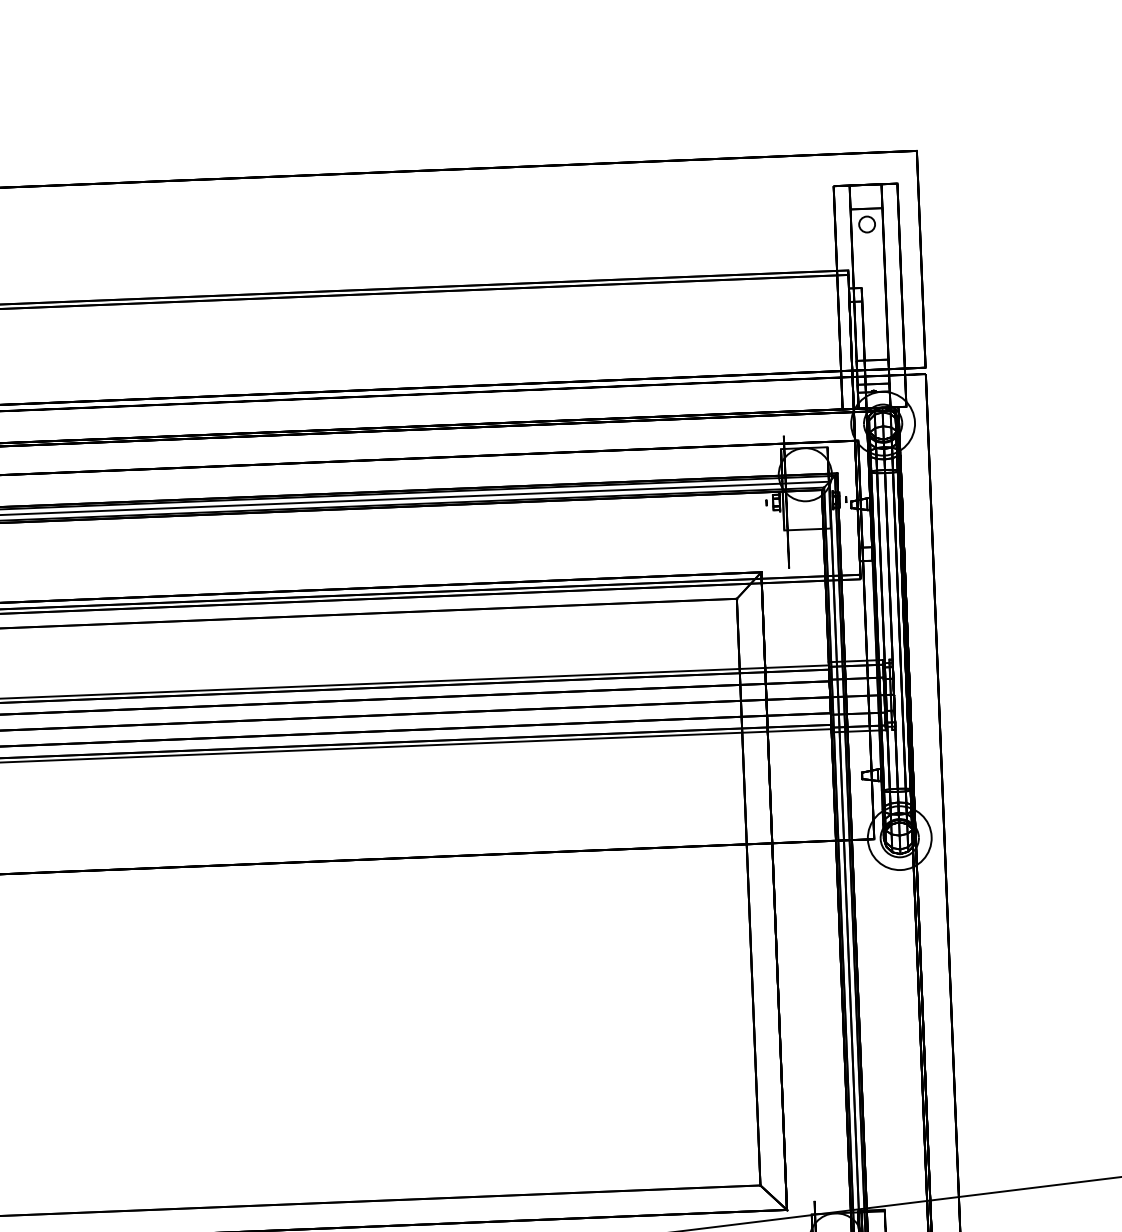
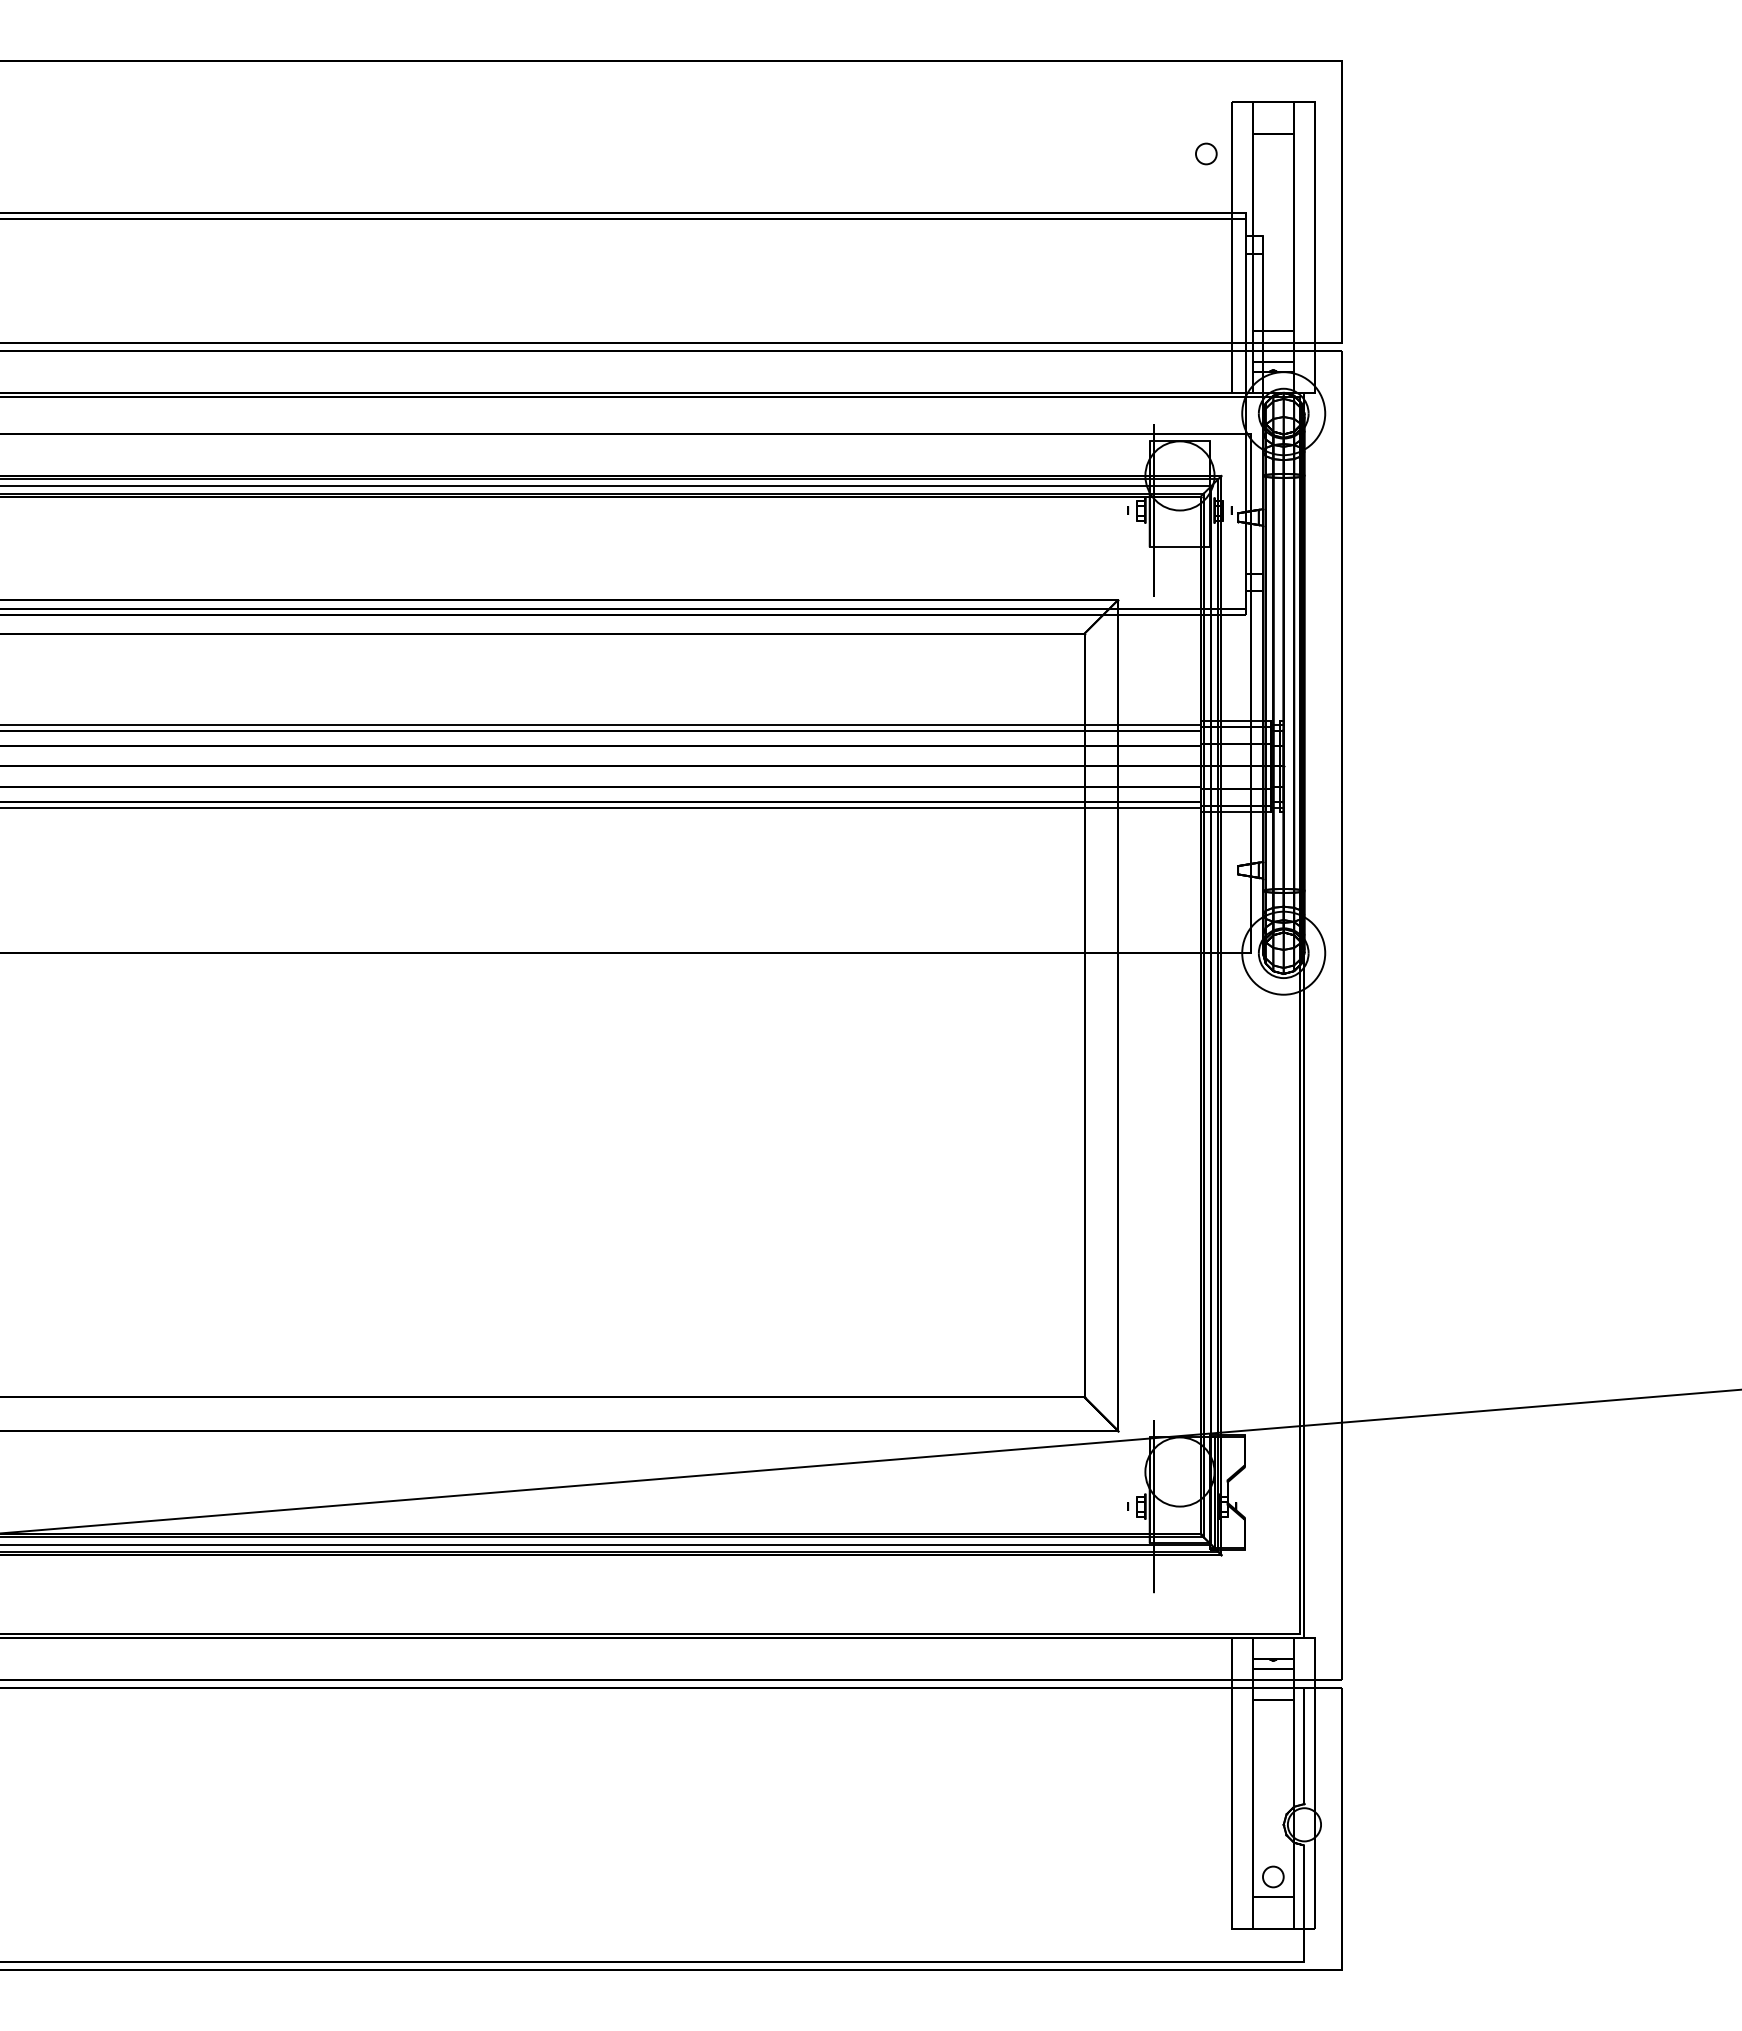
circle: (867, 224) -> (1206, 153), moved

